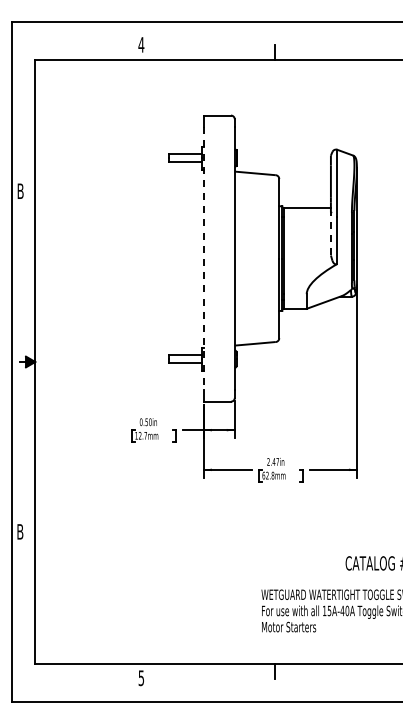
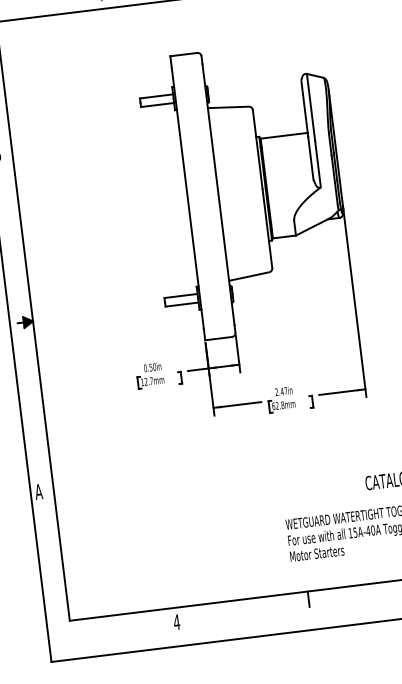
line: (330, 233) -> (310, 157), dashed -> solid
line: (203, 258) -> (187, 198), dashed -> solid
text: (19, 531) -> (38, 491), B -> A
text: (141, 678) -> (177, 622), 5 -> 4

